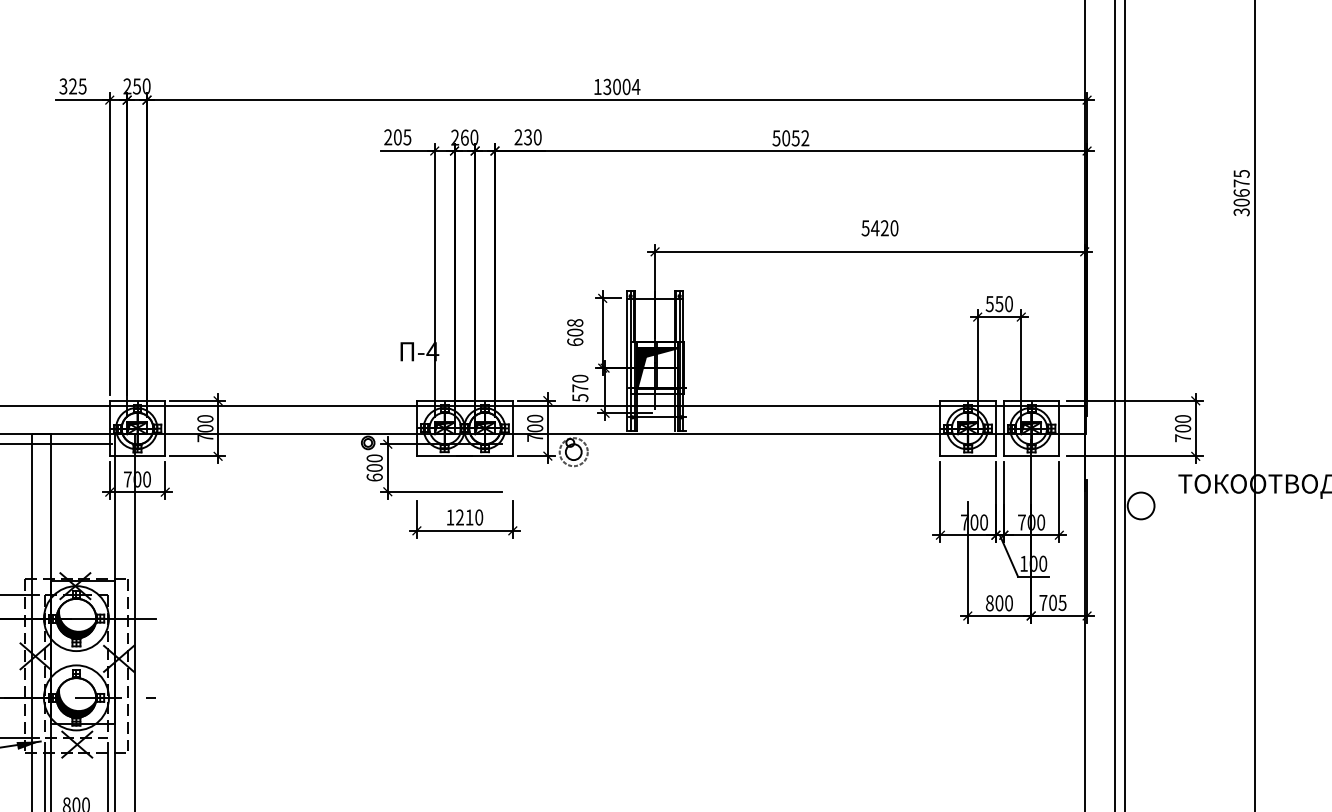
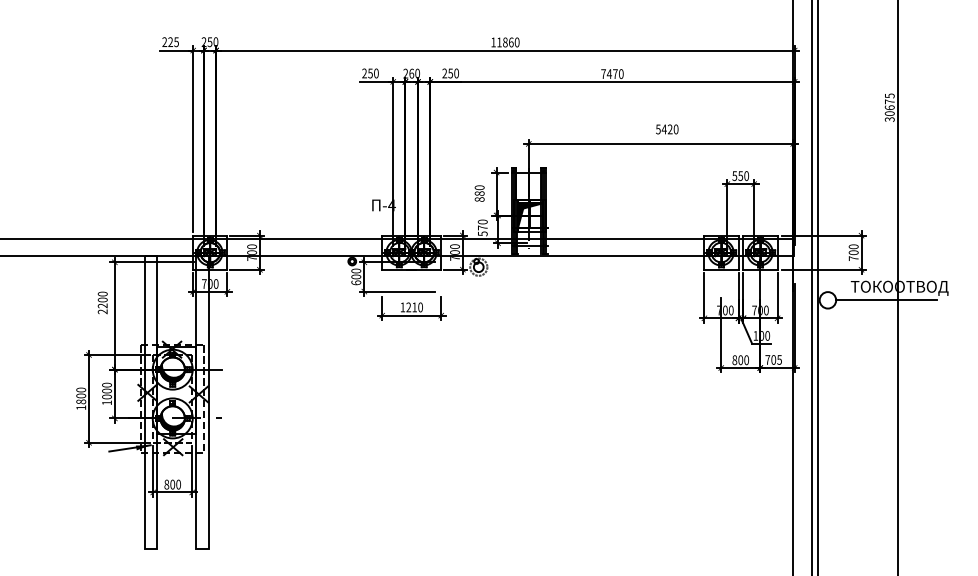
text: (63, 86) -> (164, 42), 325 -> 225
text: (622, 86) -> (508, 42), 13004 -> 11860
text: (527, 135) -> (450, 72), 230 -> 250
text: (402, 137) -> (373, 73), 205 -> 250
text: (791, 138) -> (612, 74), 5052 -> 7470
text: (574, 332) -> (479, 193), 608 -> 880
line: (1236, 504) -> (886, 299), added

